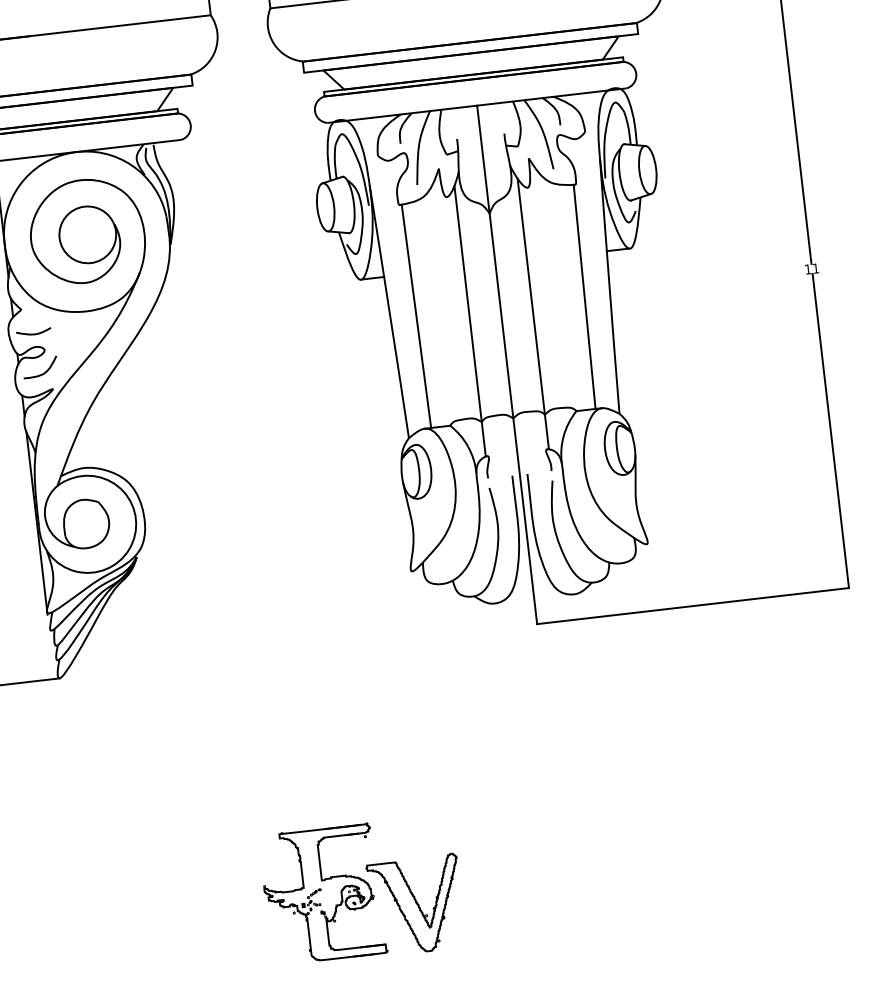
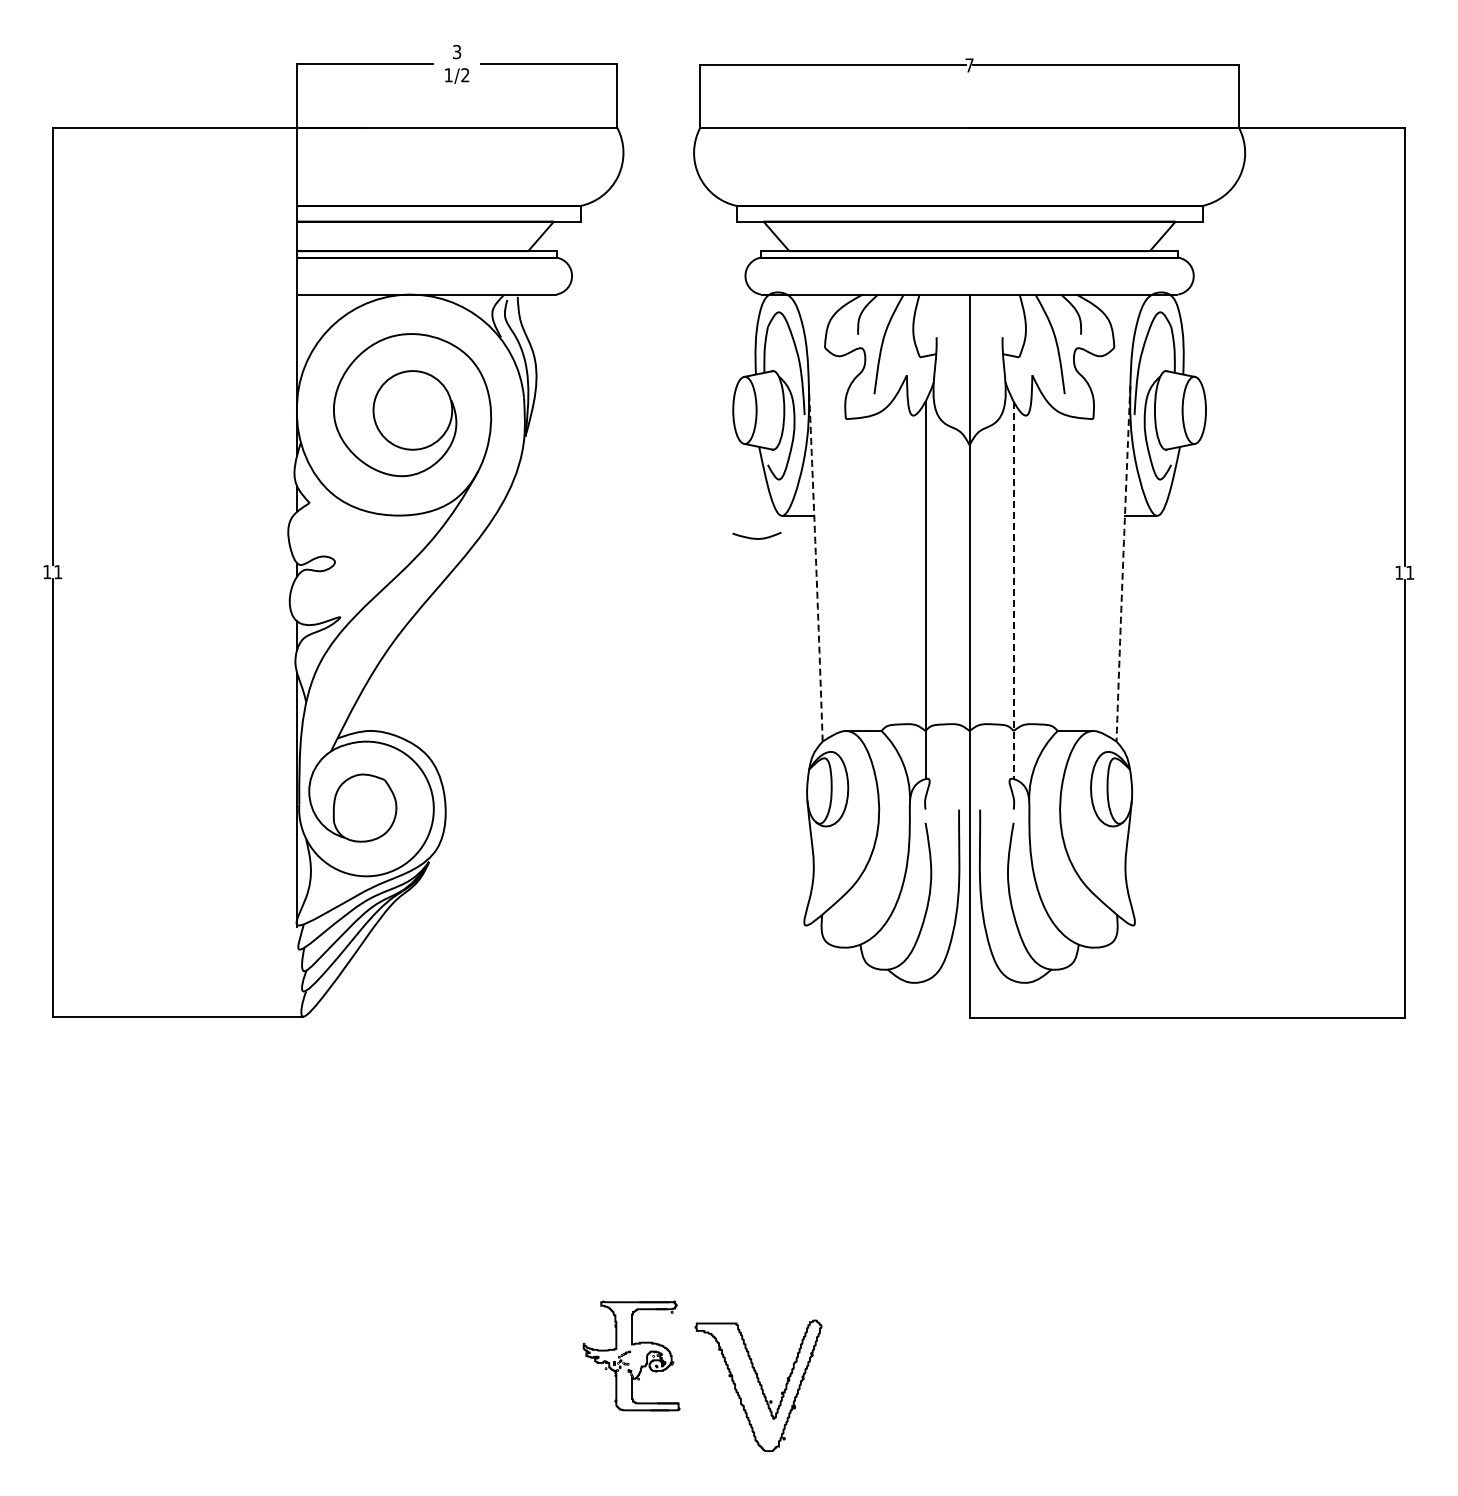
arc: (609, 285) -> (1123, 563), solid -> dashed
line: (584, 296) -> (1086, 574), removed
arc: (389, 311) -> (816, 563), solid -> dashed
line: (533, 314) -> (1013, 590), solid -> dashed
line: (415, 316) -> (851, 574), removed
curve: (32, 333) -> (755, 537), moved
curve: (44, 372) -> (331, 592), removed
part: (322, 894) -> (631, 1355), size x0.6

